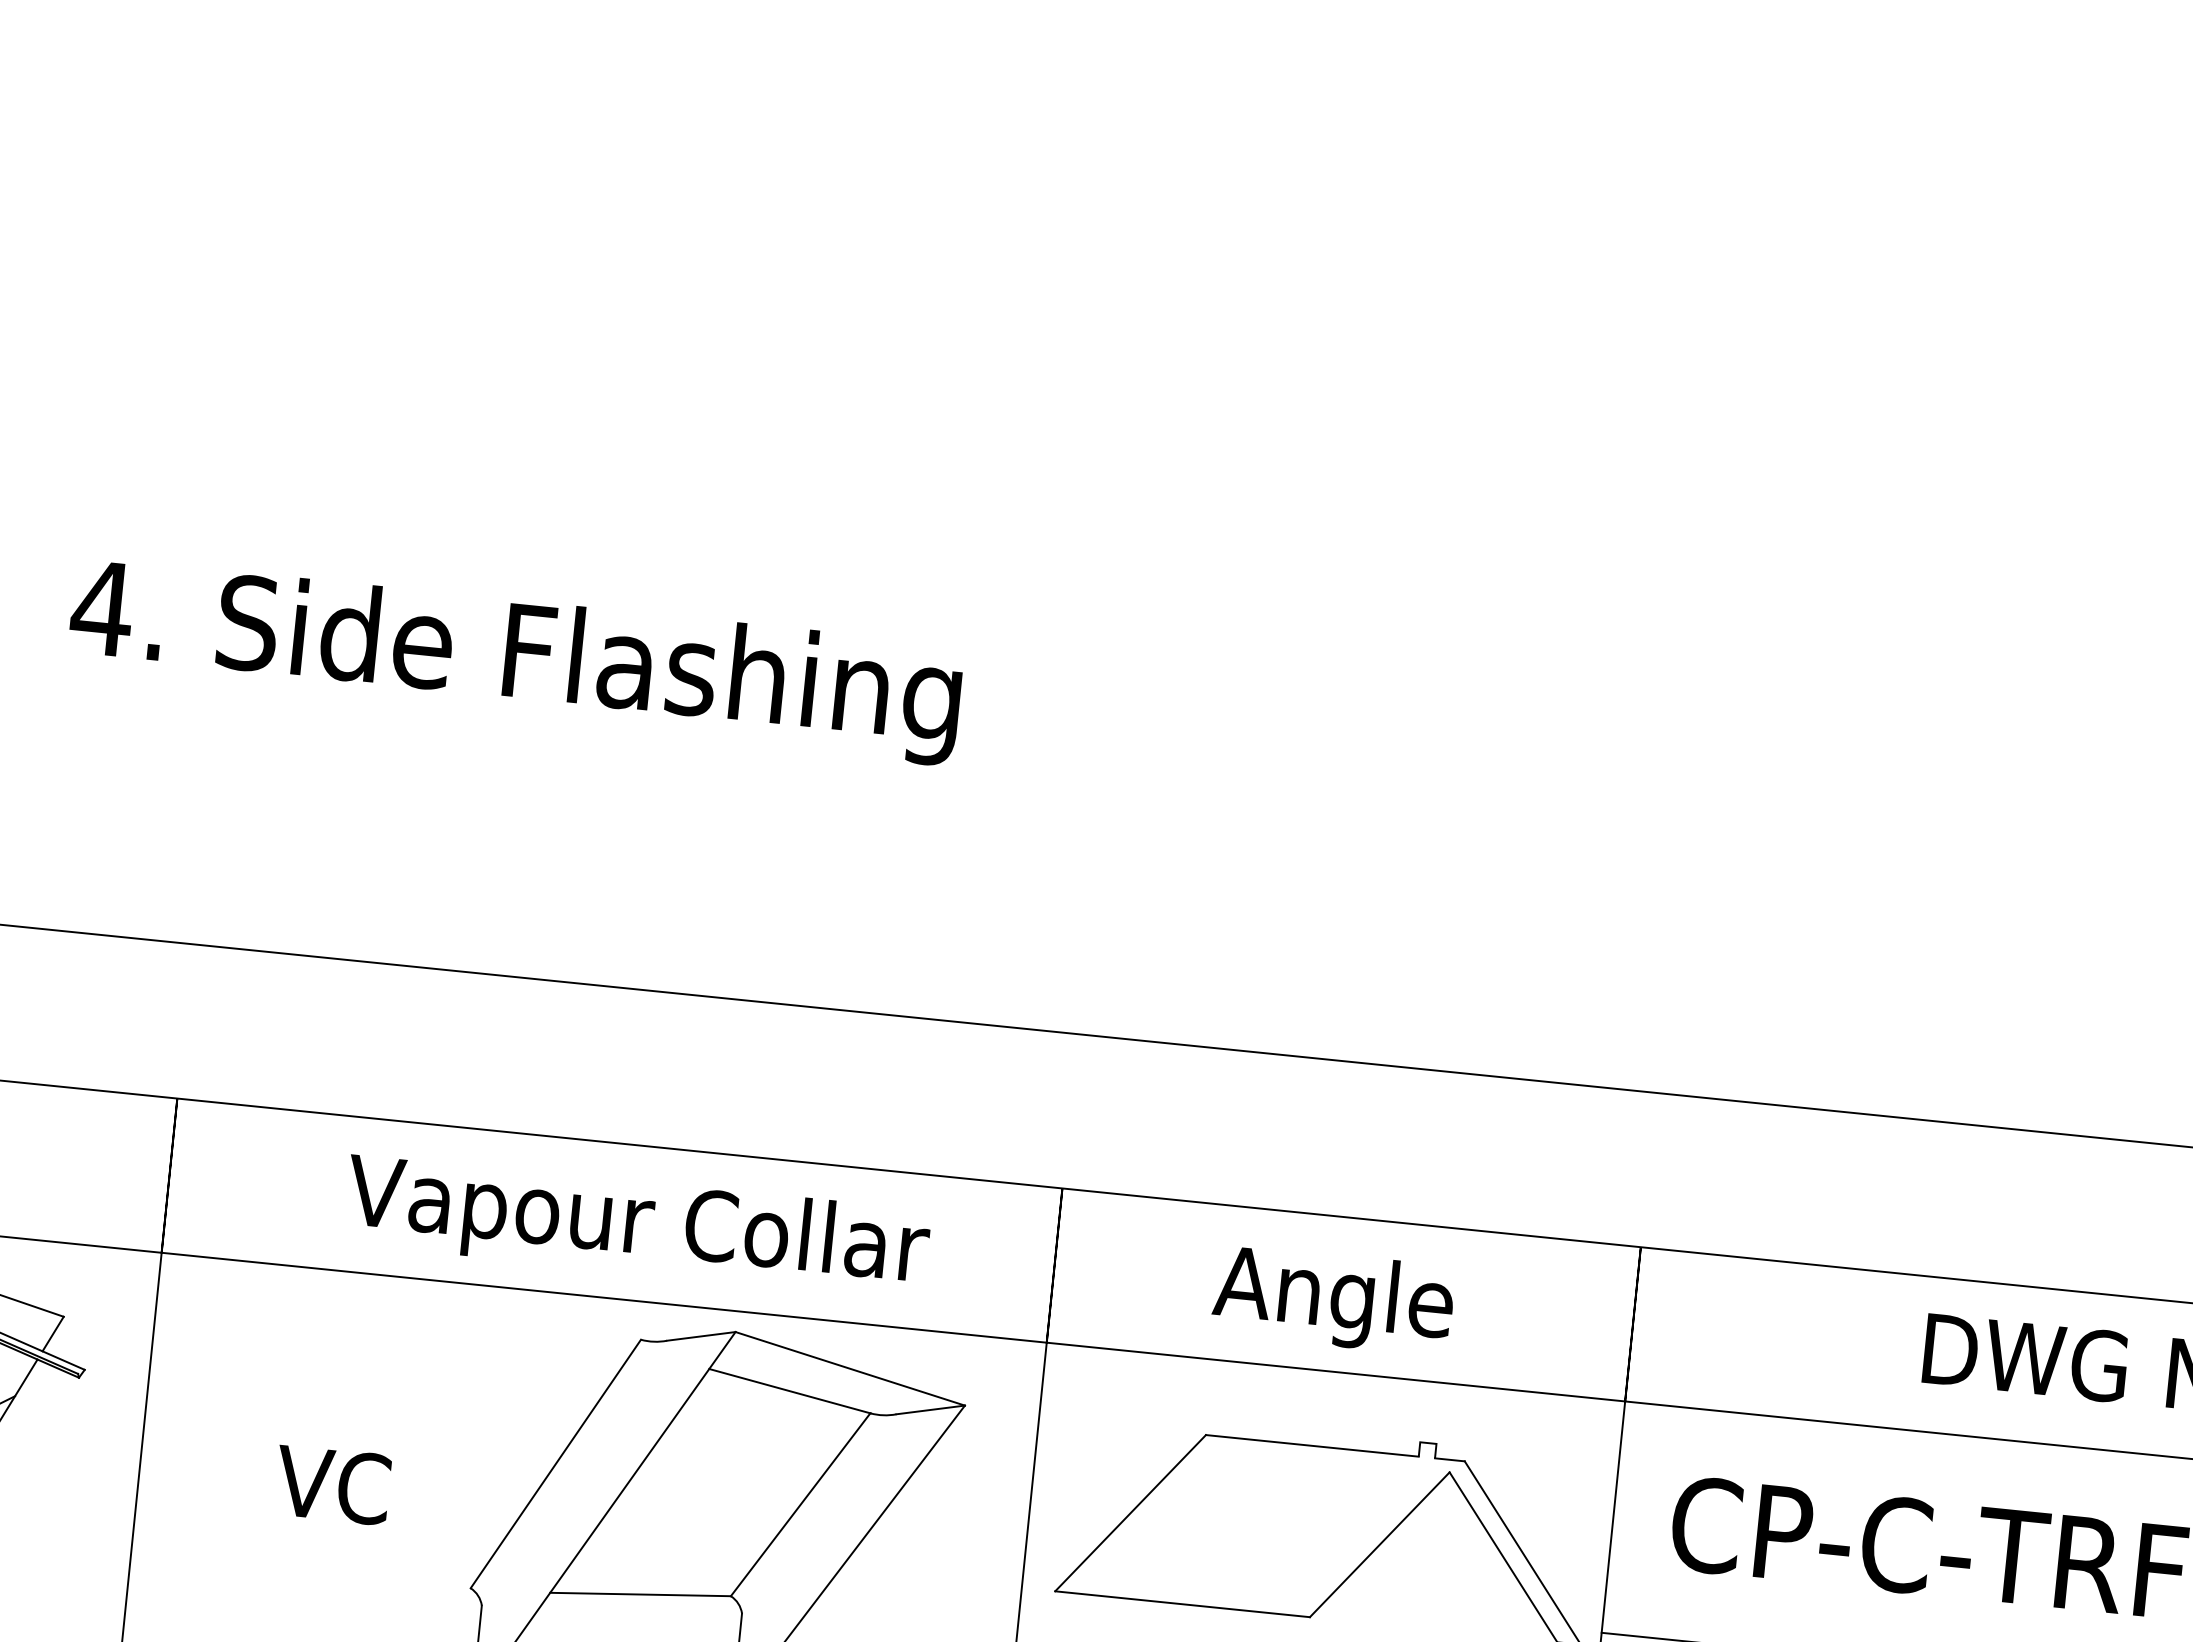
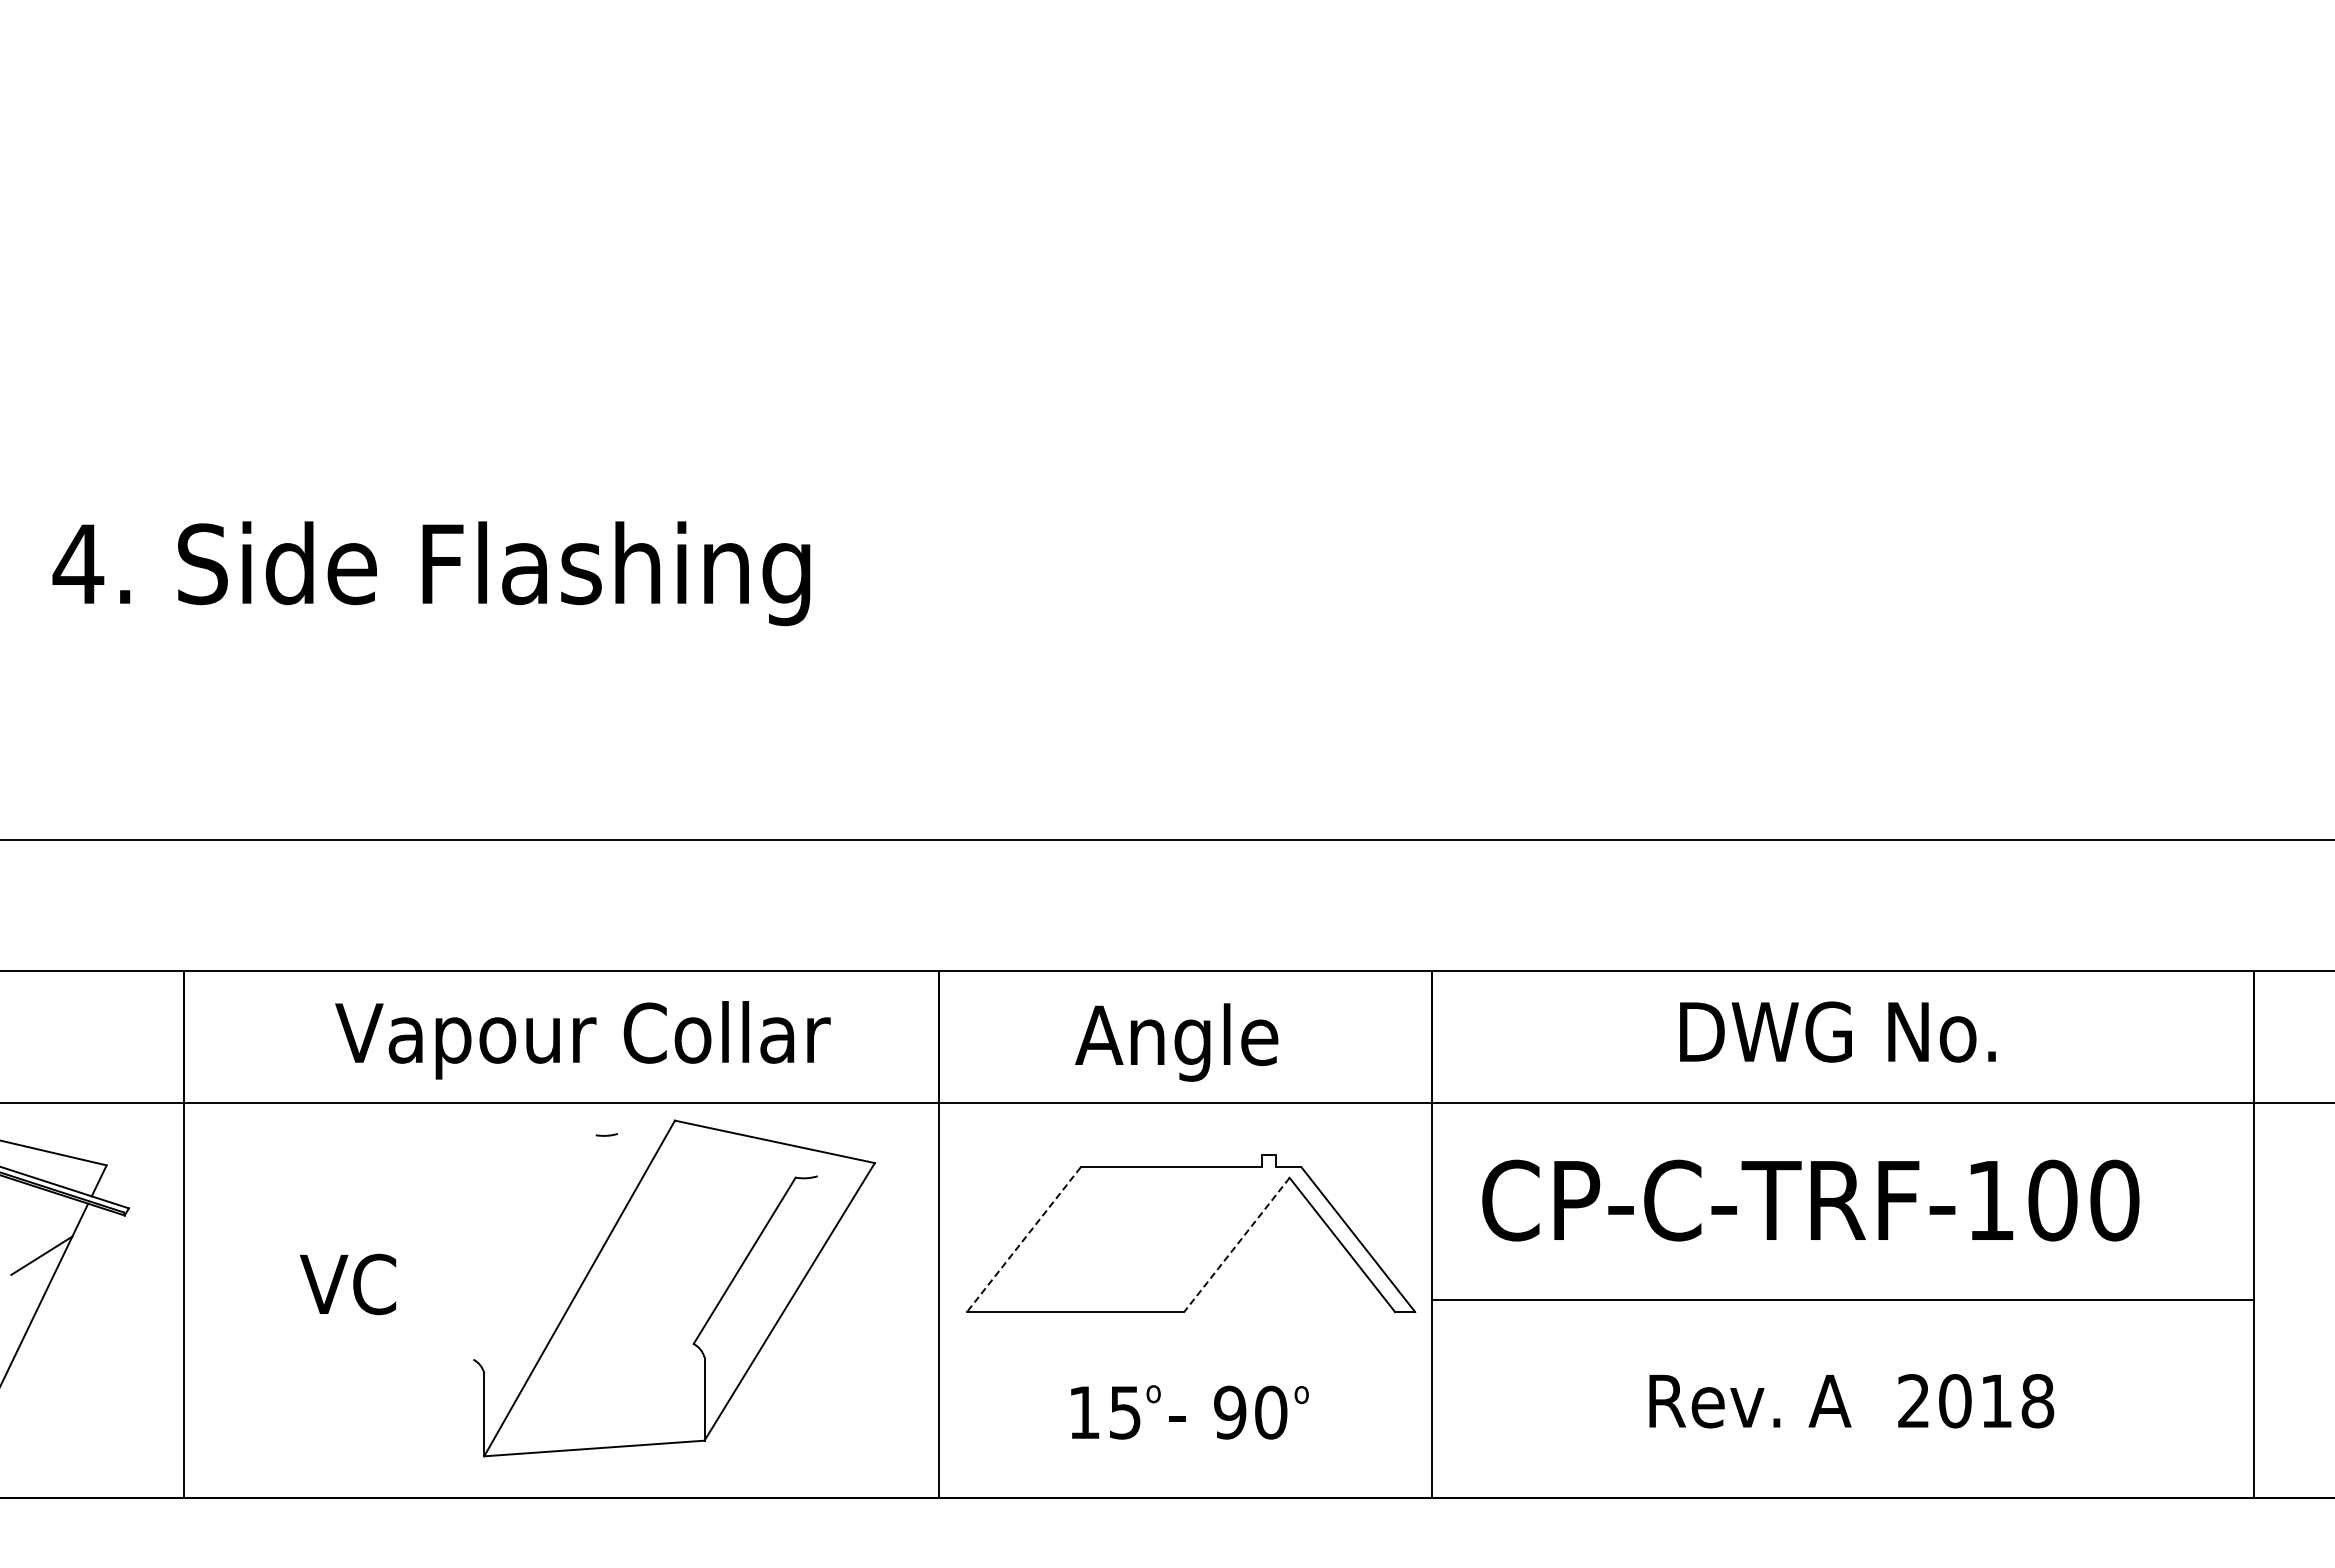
line: (700, 1335) -> (645, 1126), removed
line: (789, 1390) -> (725, 1165), removed
line: (929, 1409) -> (845, 1169), removed
line: (555, 1464) -> (534, 1247), removed
line: (1130, 1514) -> (1023, 1240), solid -> dashed
line: (1379, 1545) -> (1236, 1245), solid -> dashed
line: (639, 1594) -> (616, 1350), removed

